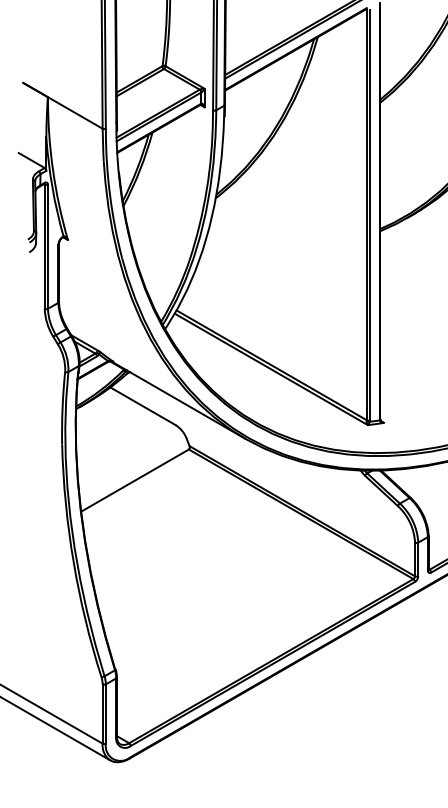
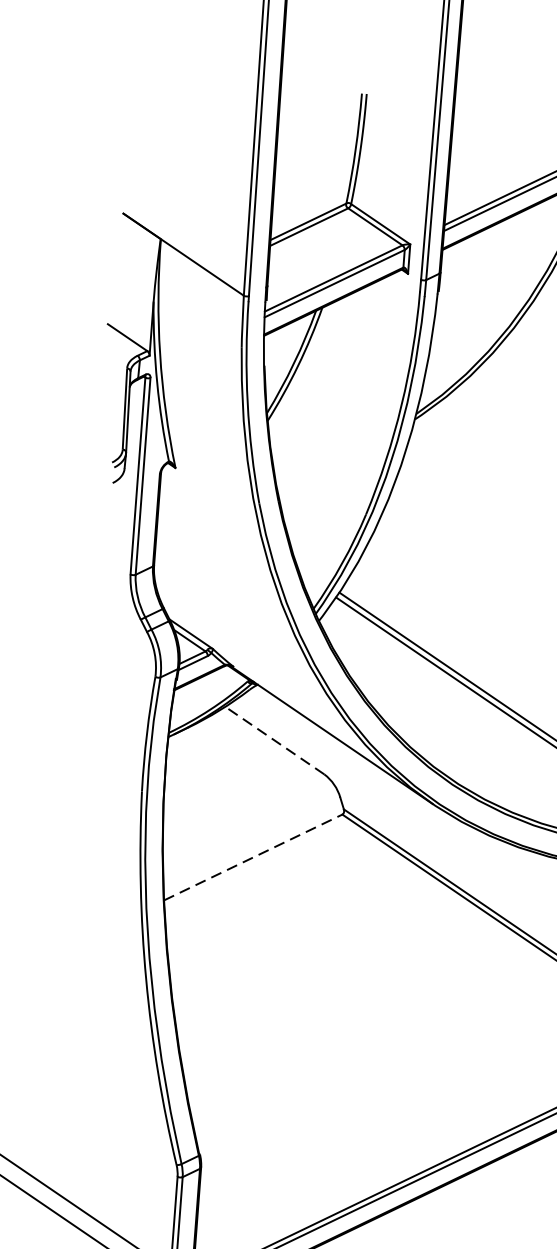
line: (143, 406) -> (275, 740), solid -> dashed
line: (135, 480) -> (253, 857), solid -> dashed

